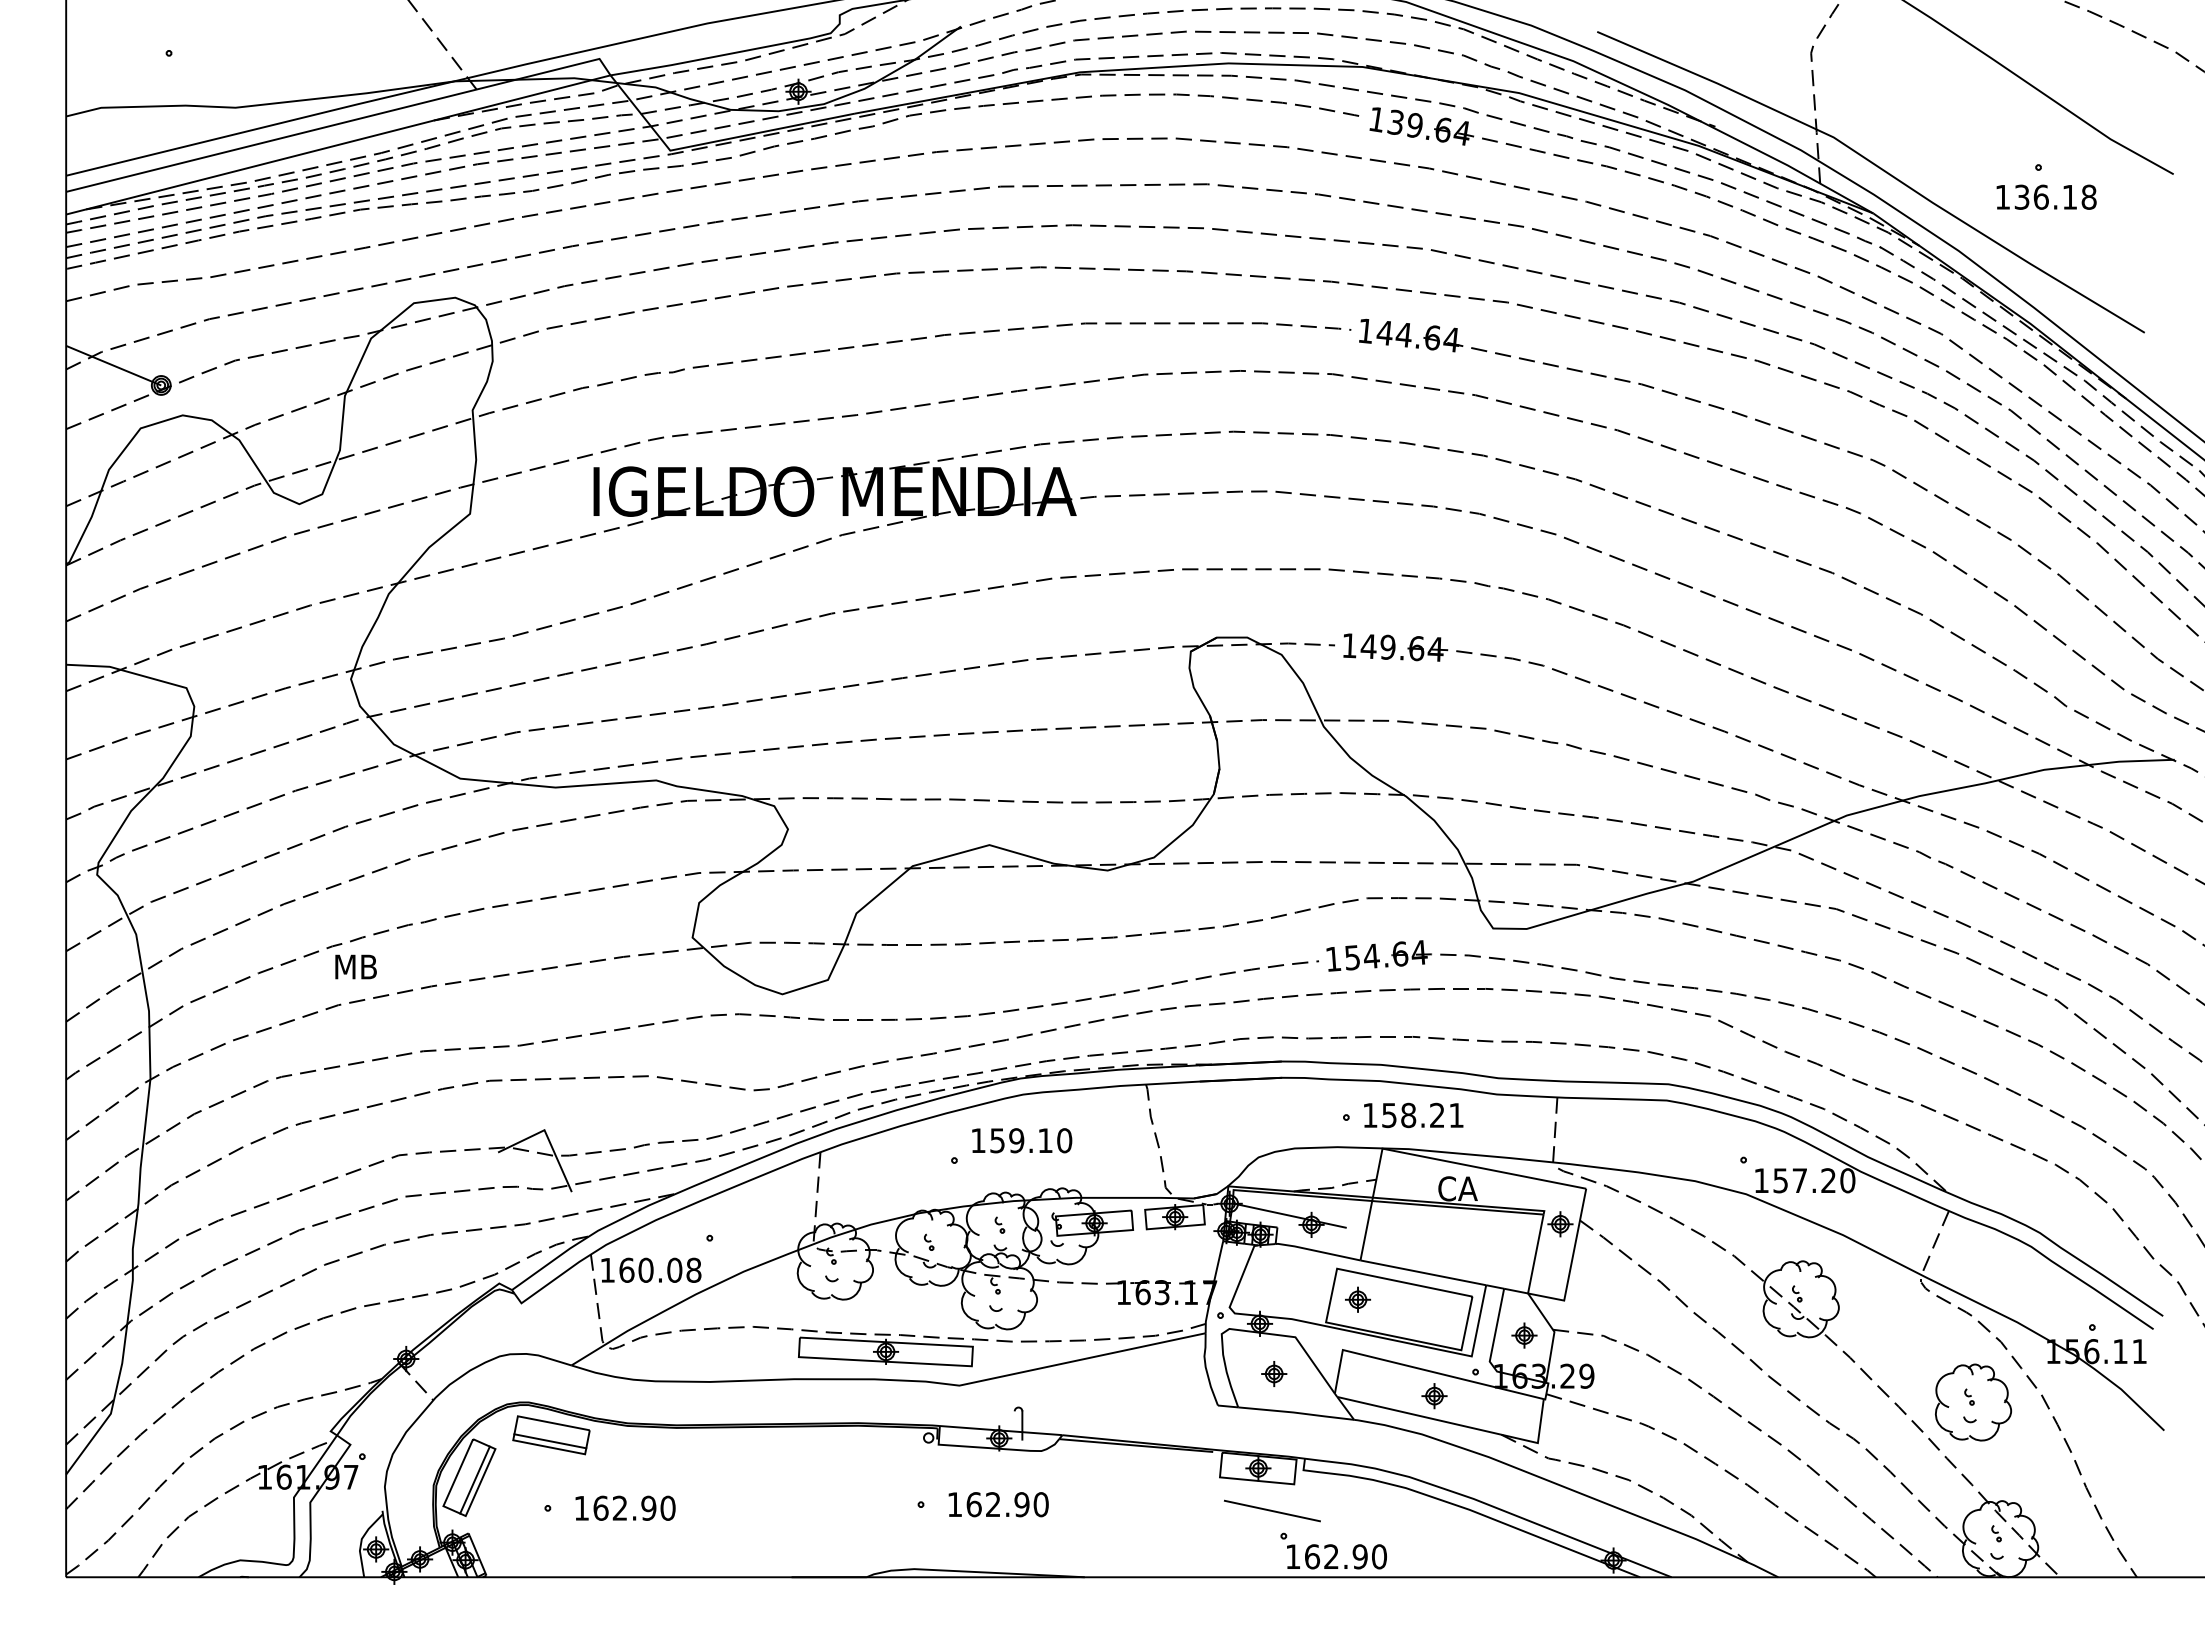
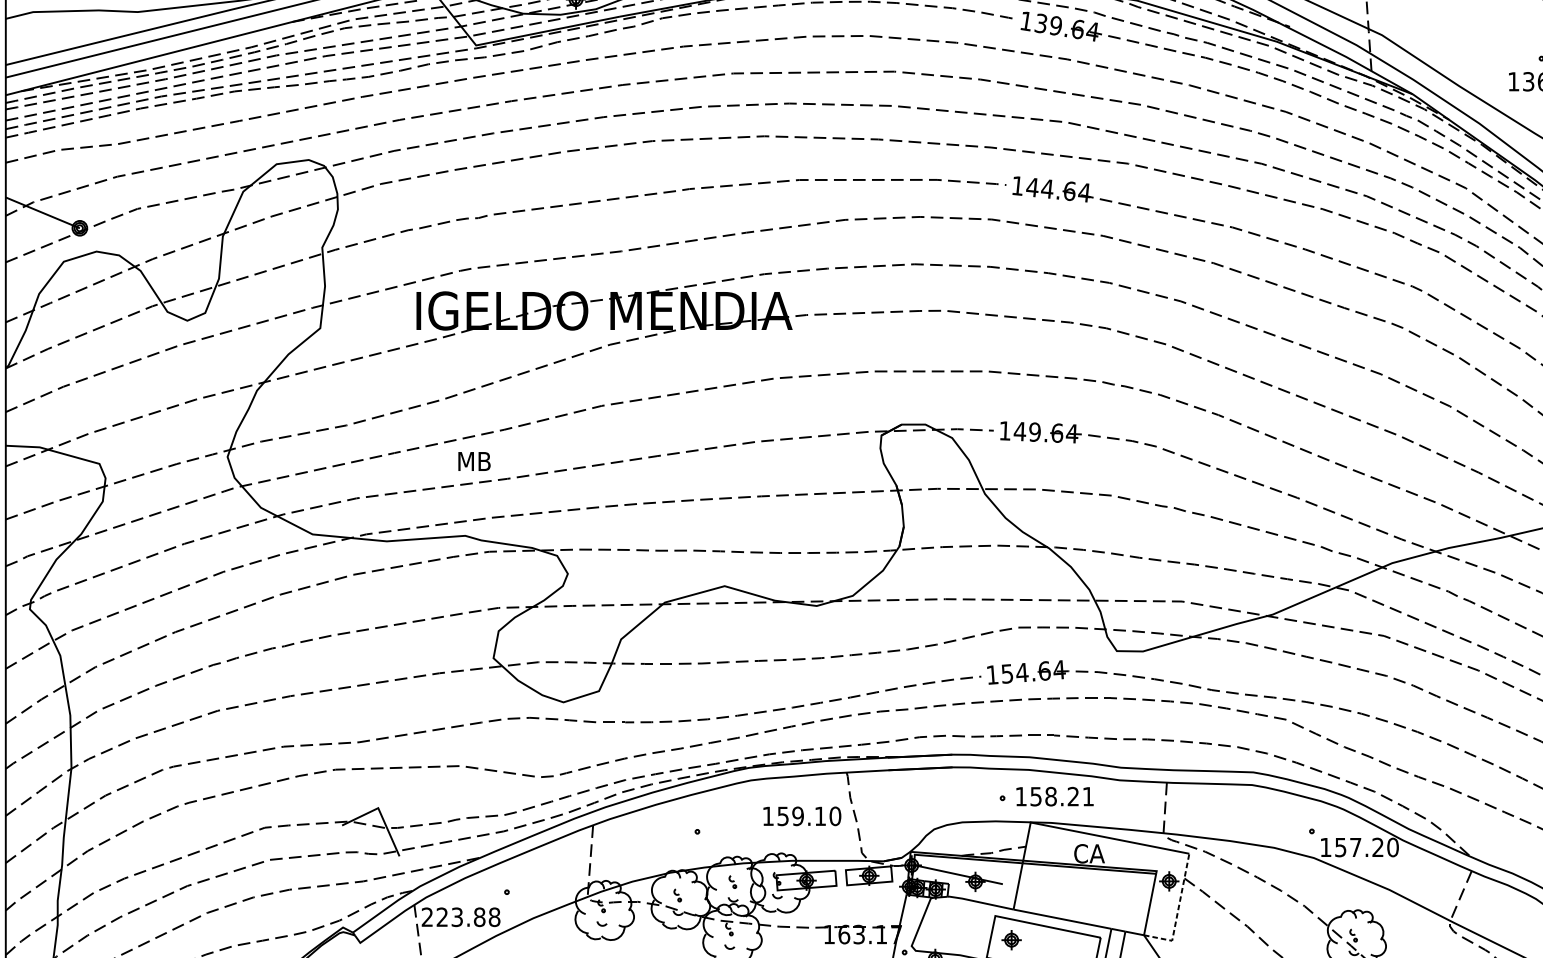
text: (355, 966) -> (474, 461), moved
text: (1022, 1140) -> (802, 816), moved
line: (1571, 1263) -> (1177, 911), solid -> dashed
text: (641, 1269) -> (453, 916), 160.08 -> 223.88

